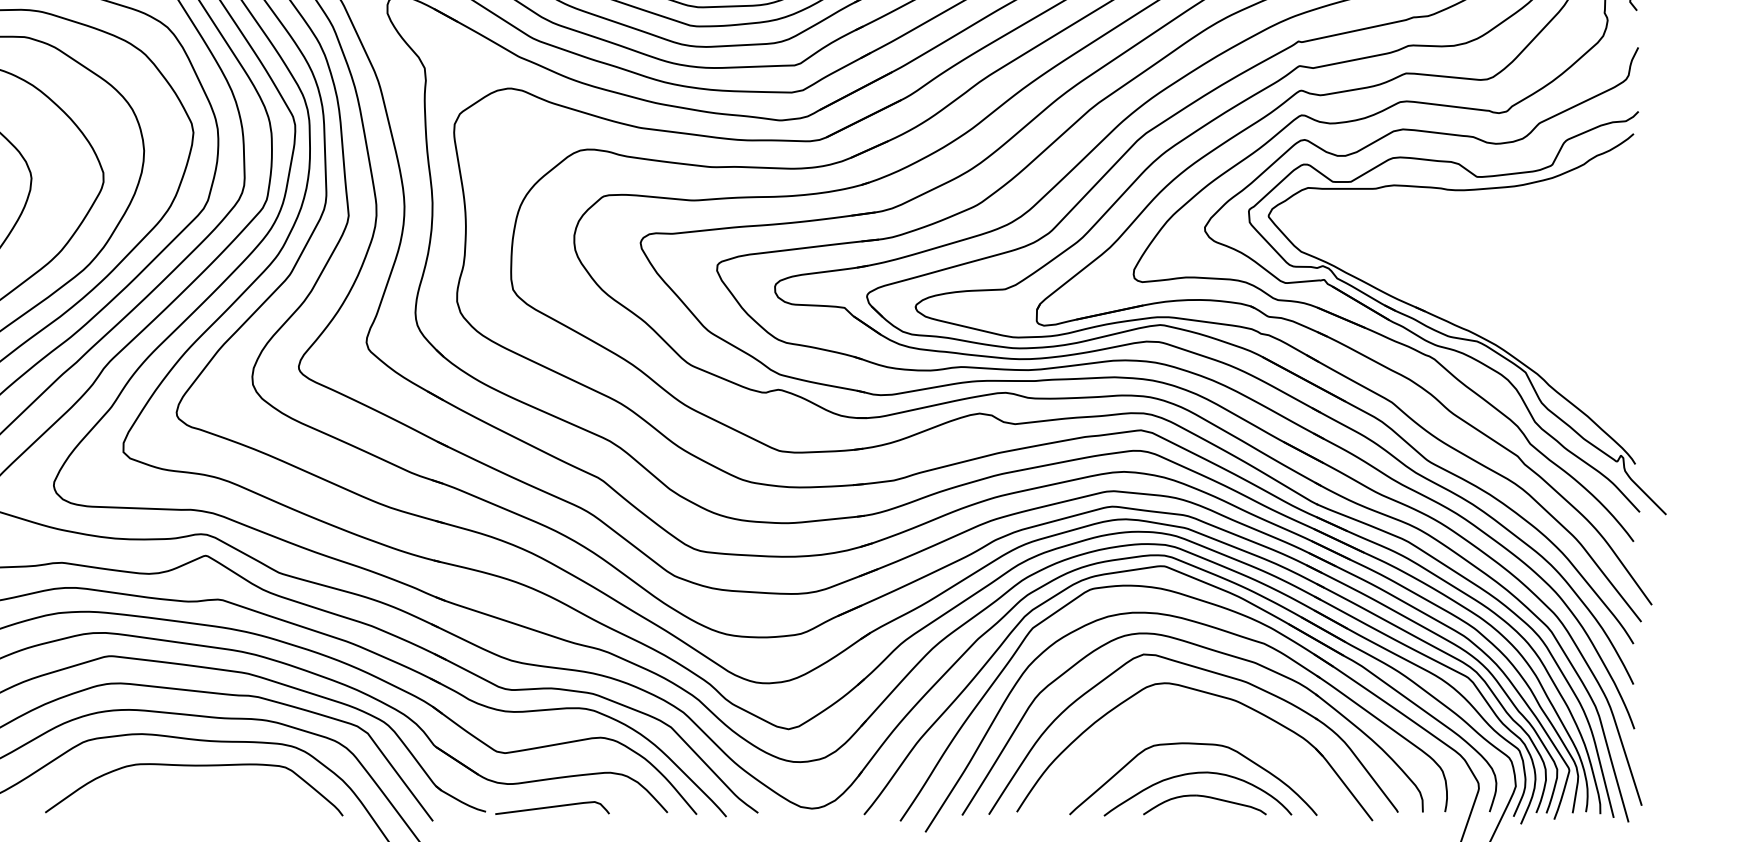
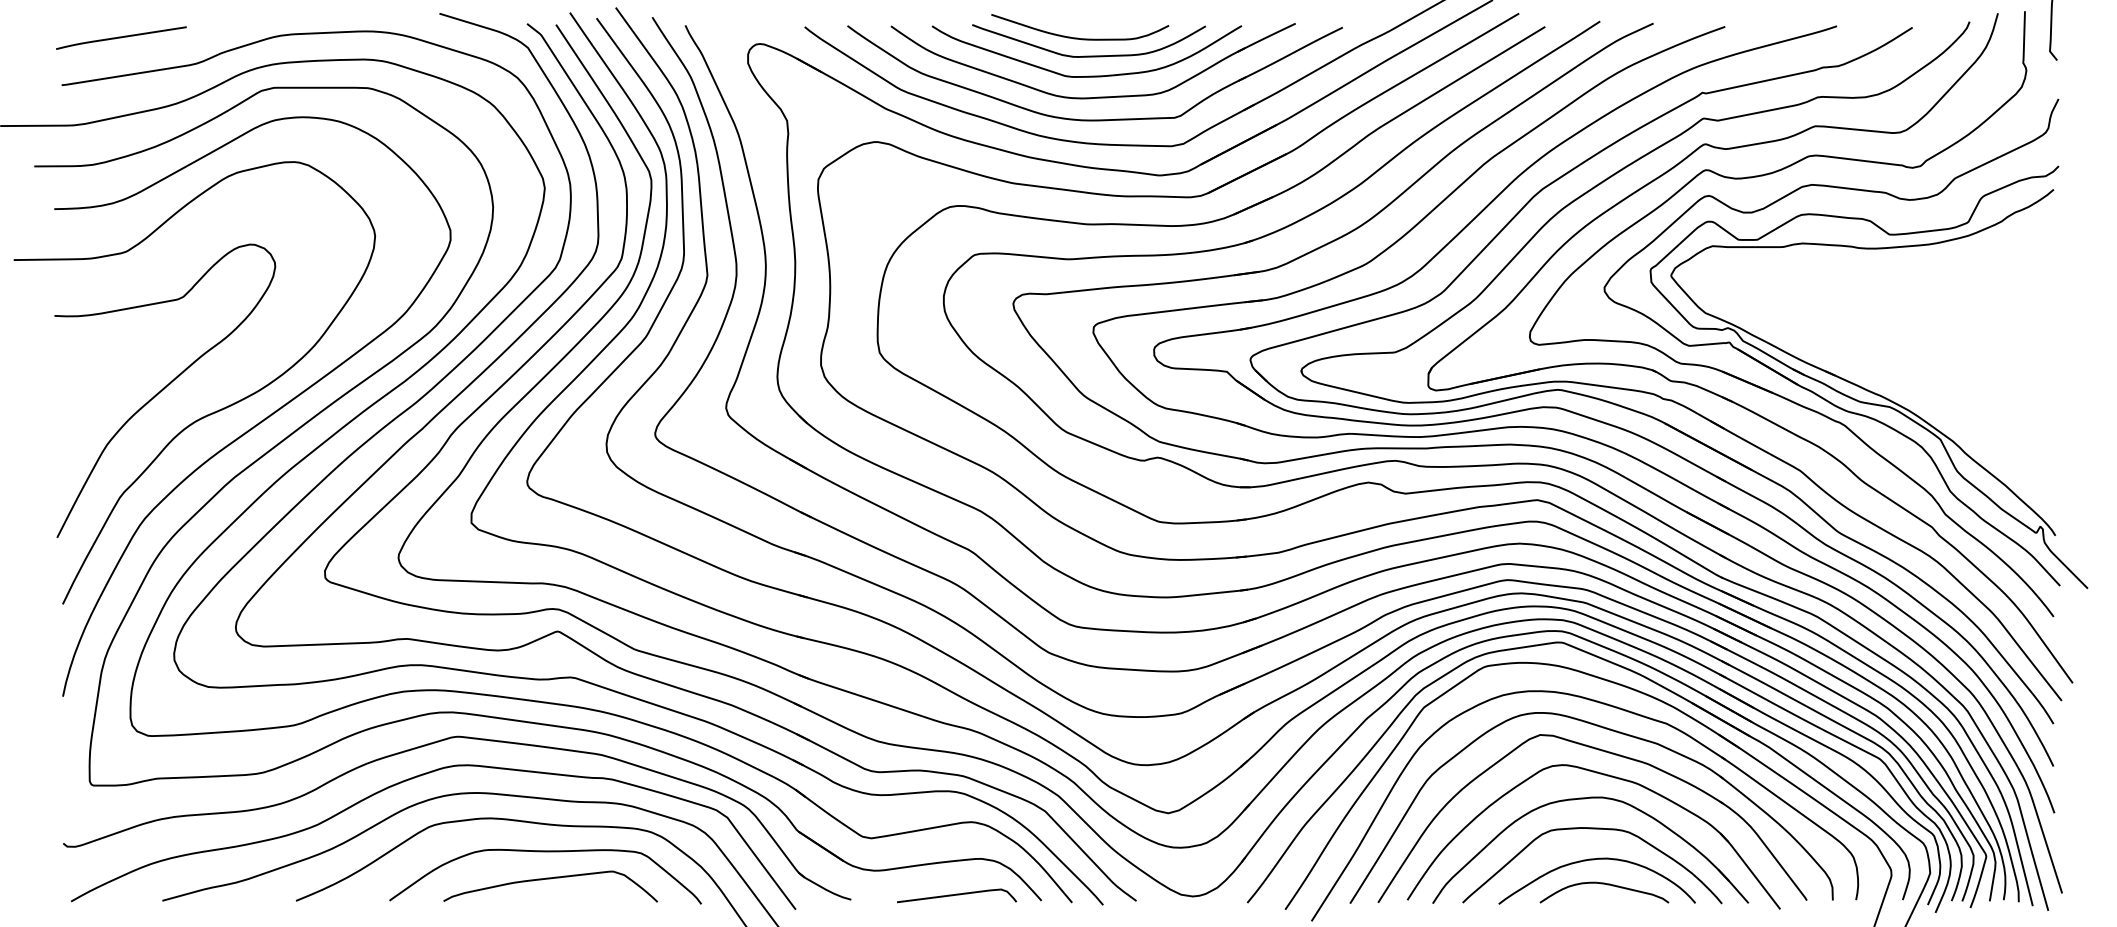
part: (1186, 716) -> (1585, 799), added
curve: (198, 792) -> (550, 879), added
curve: (553, 807) -> (957, 895), moved

